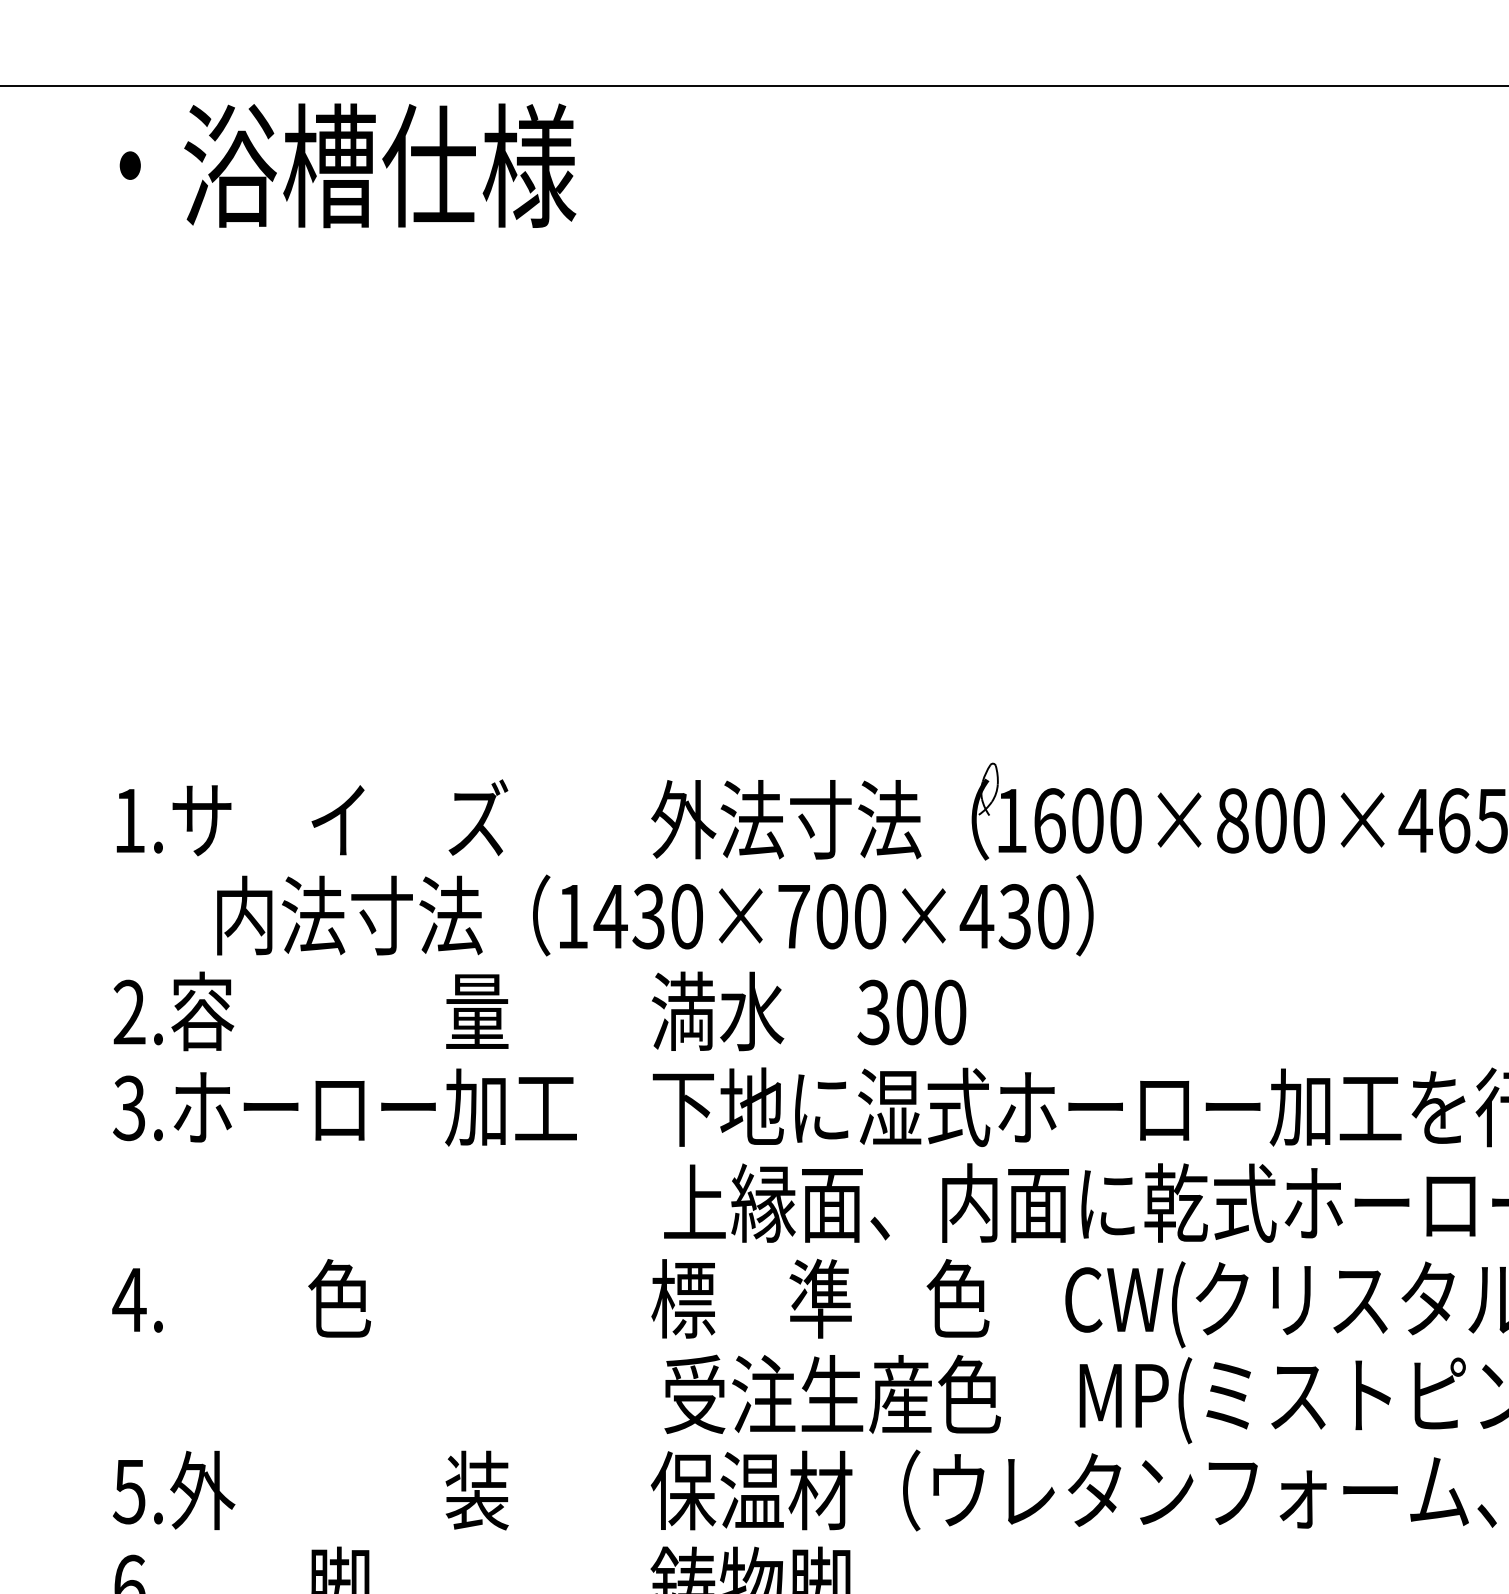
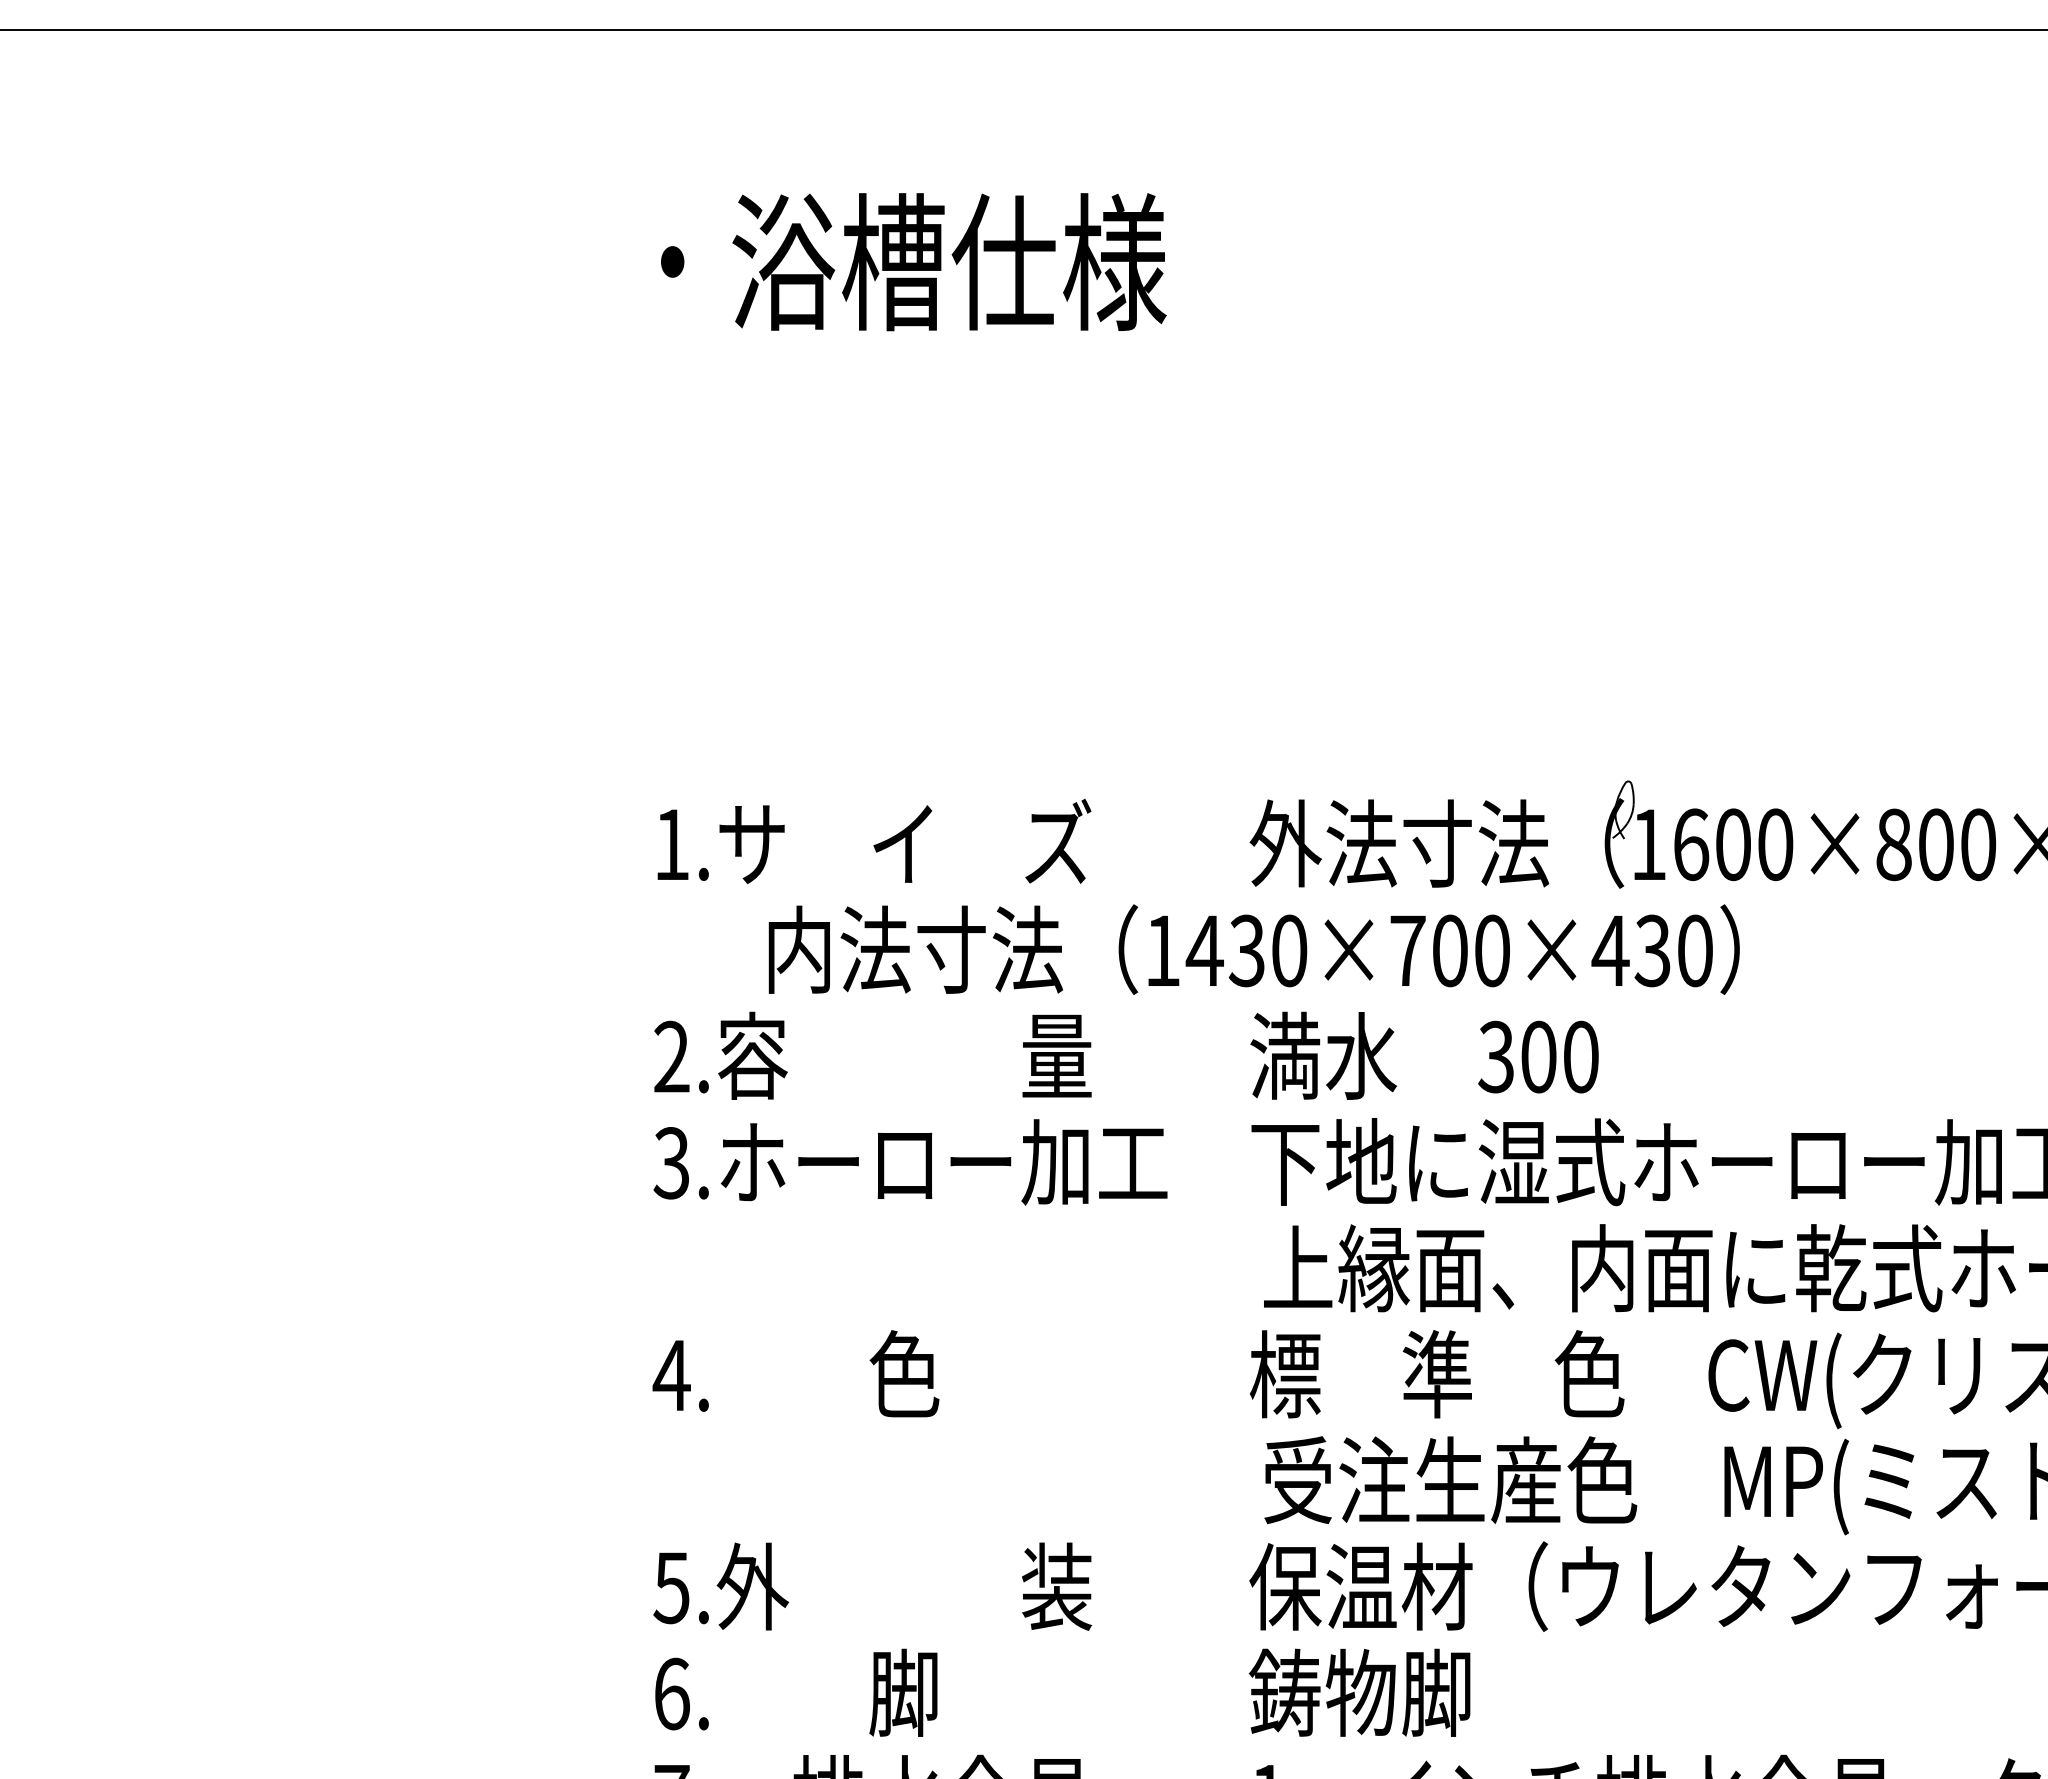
text: (347, 166) -> (913, 262), moved

